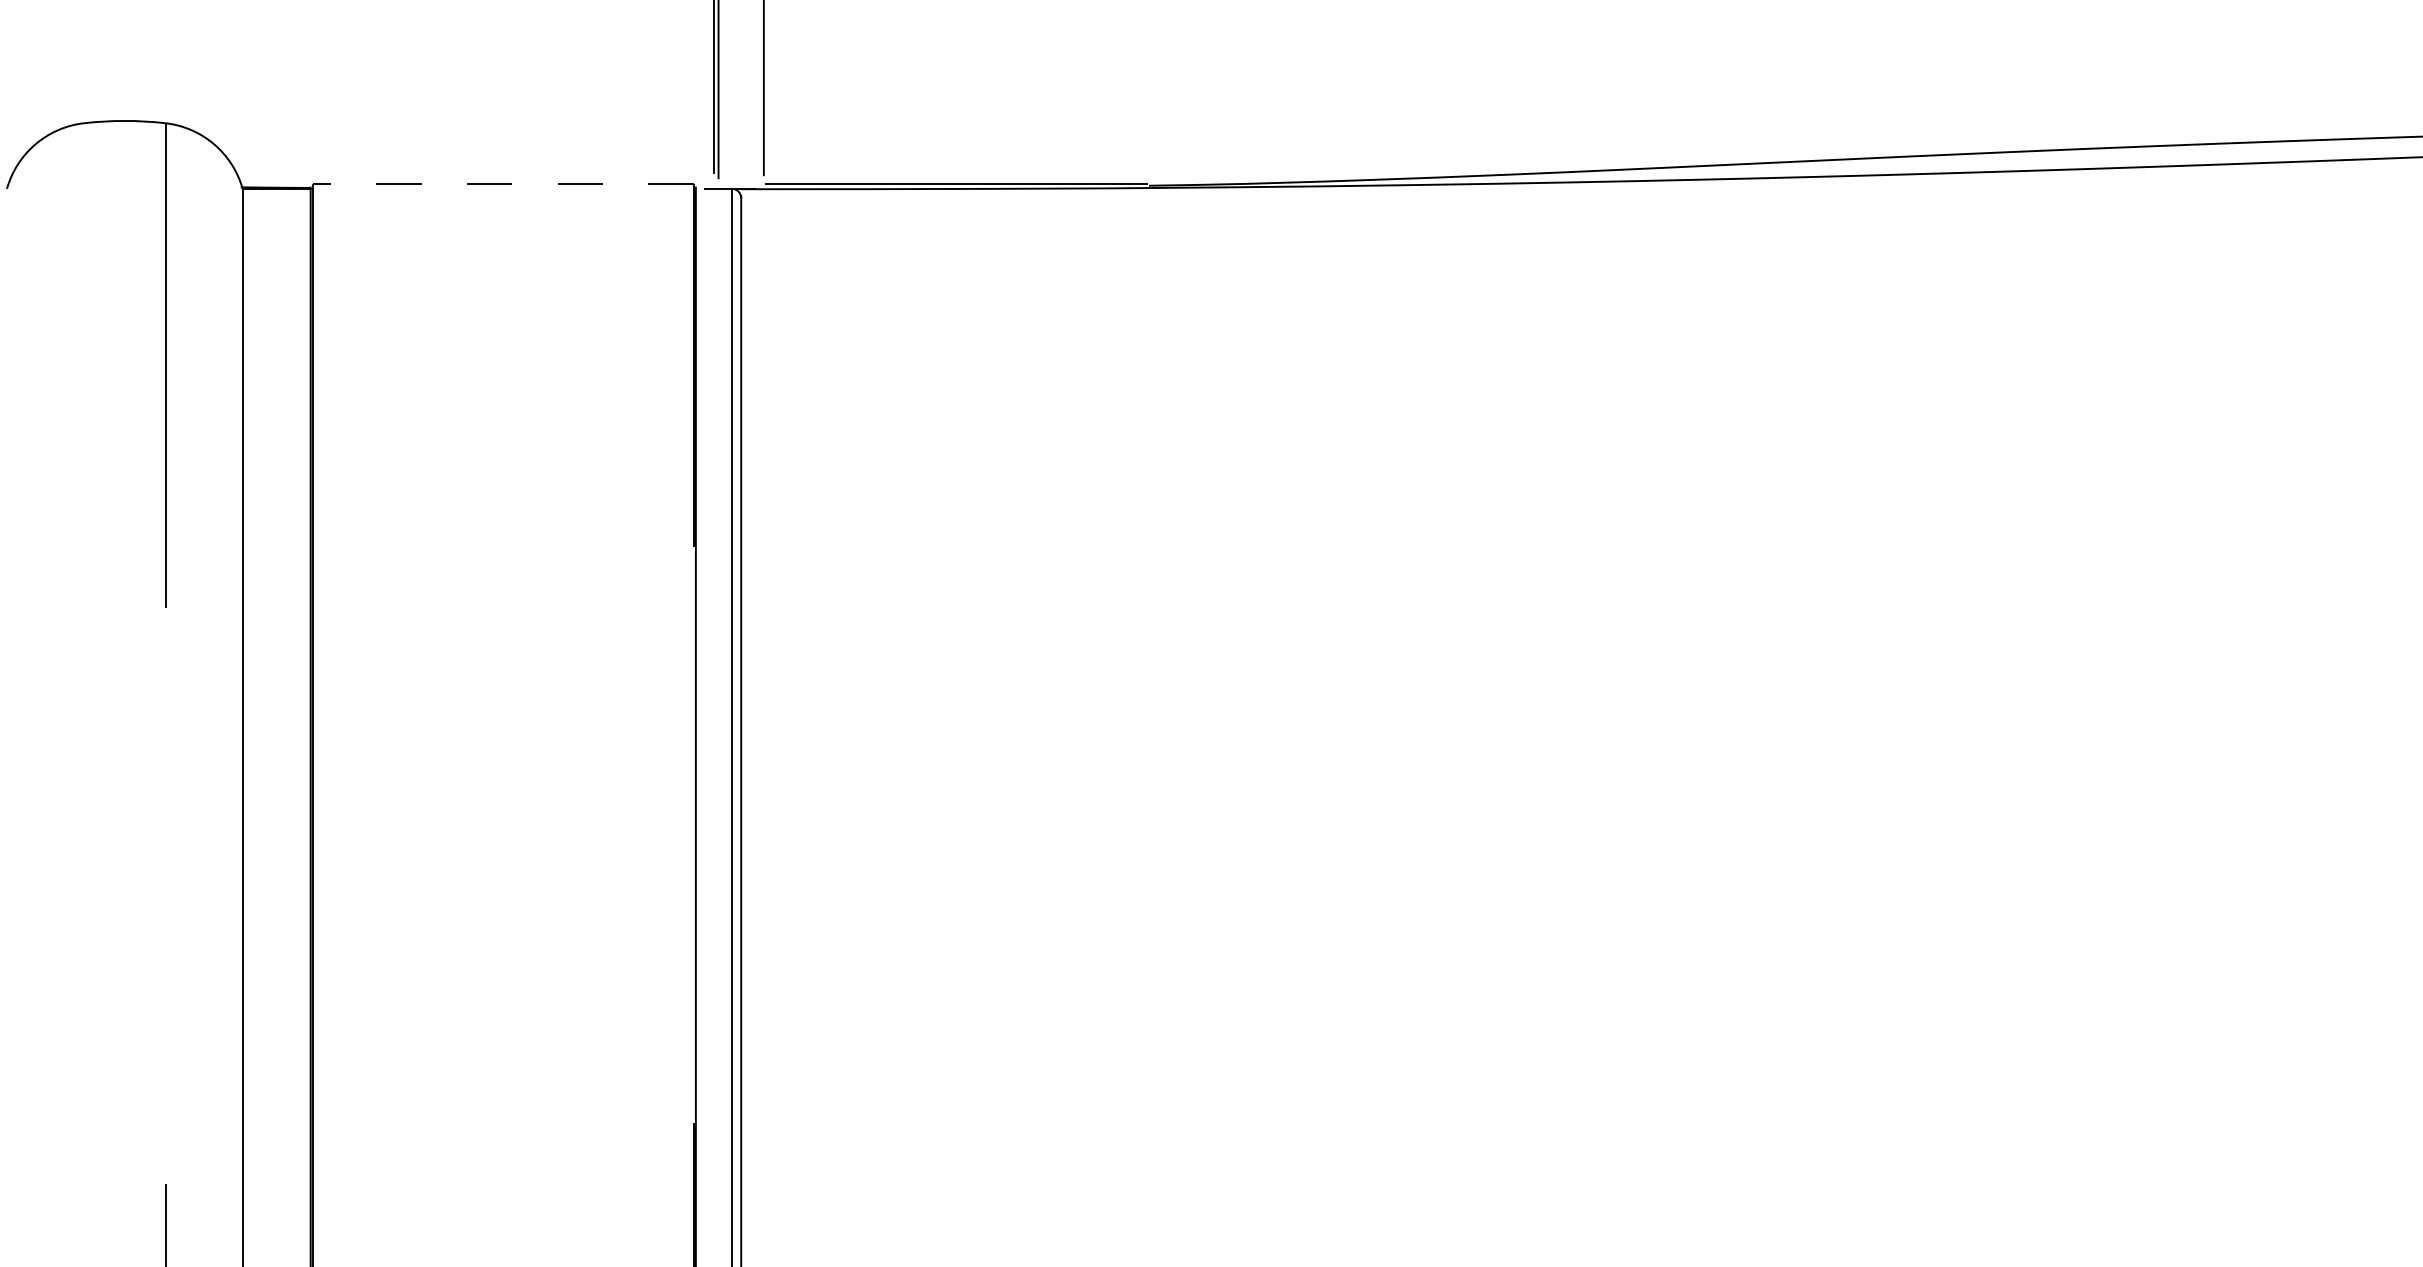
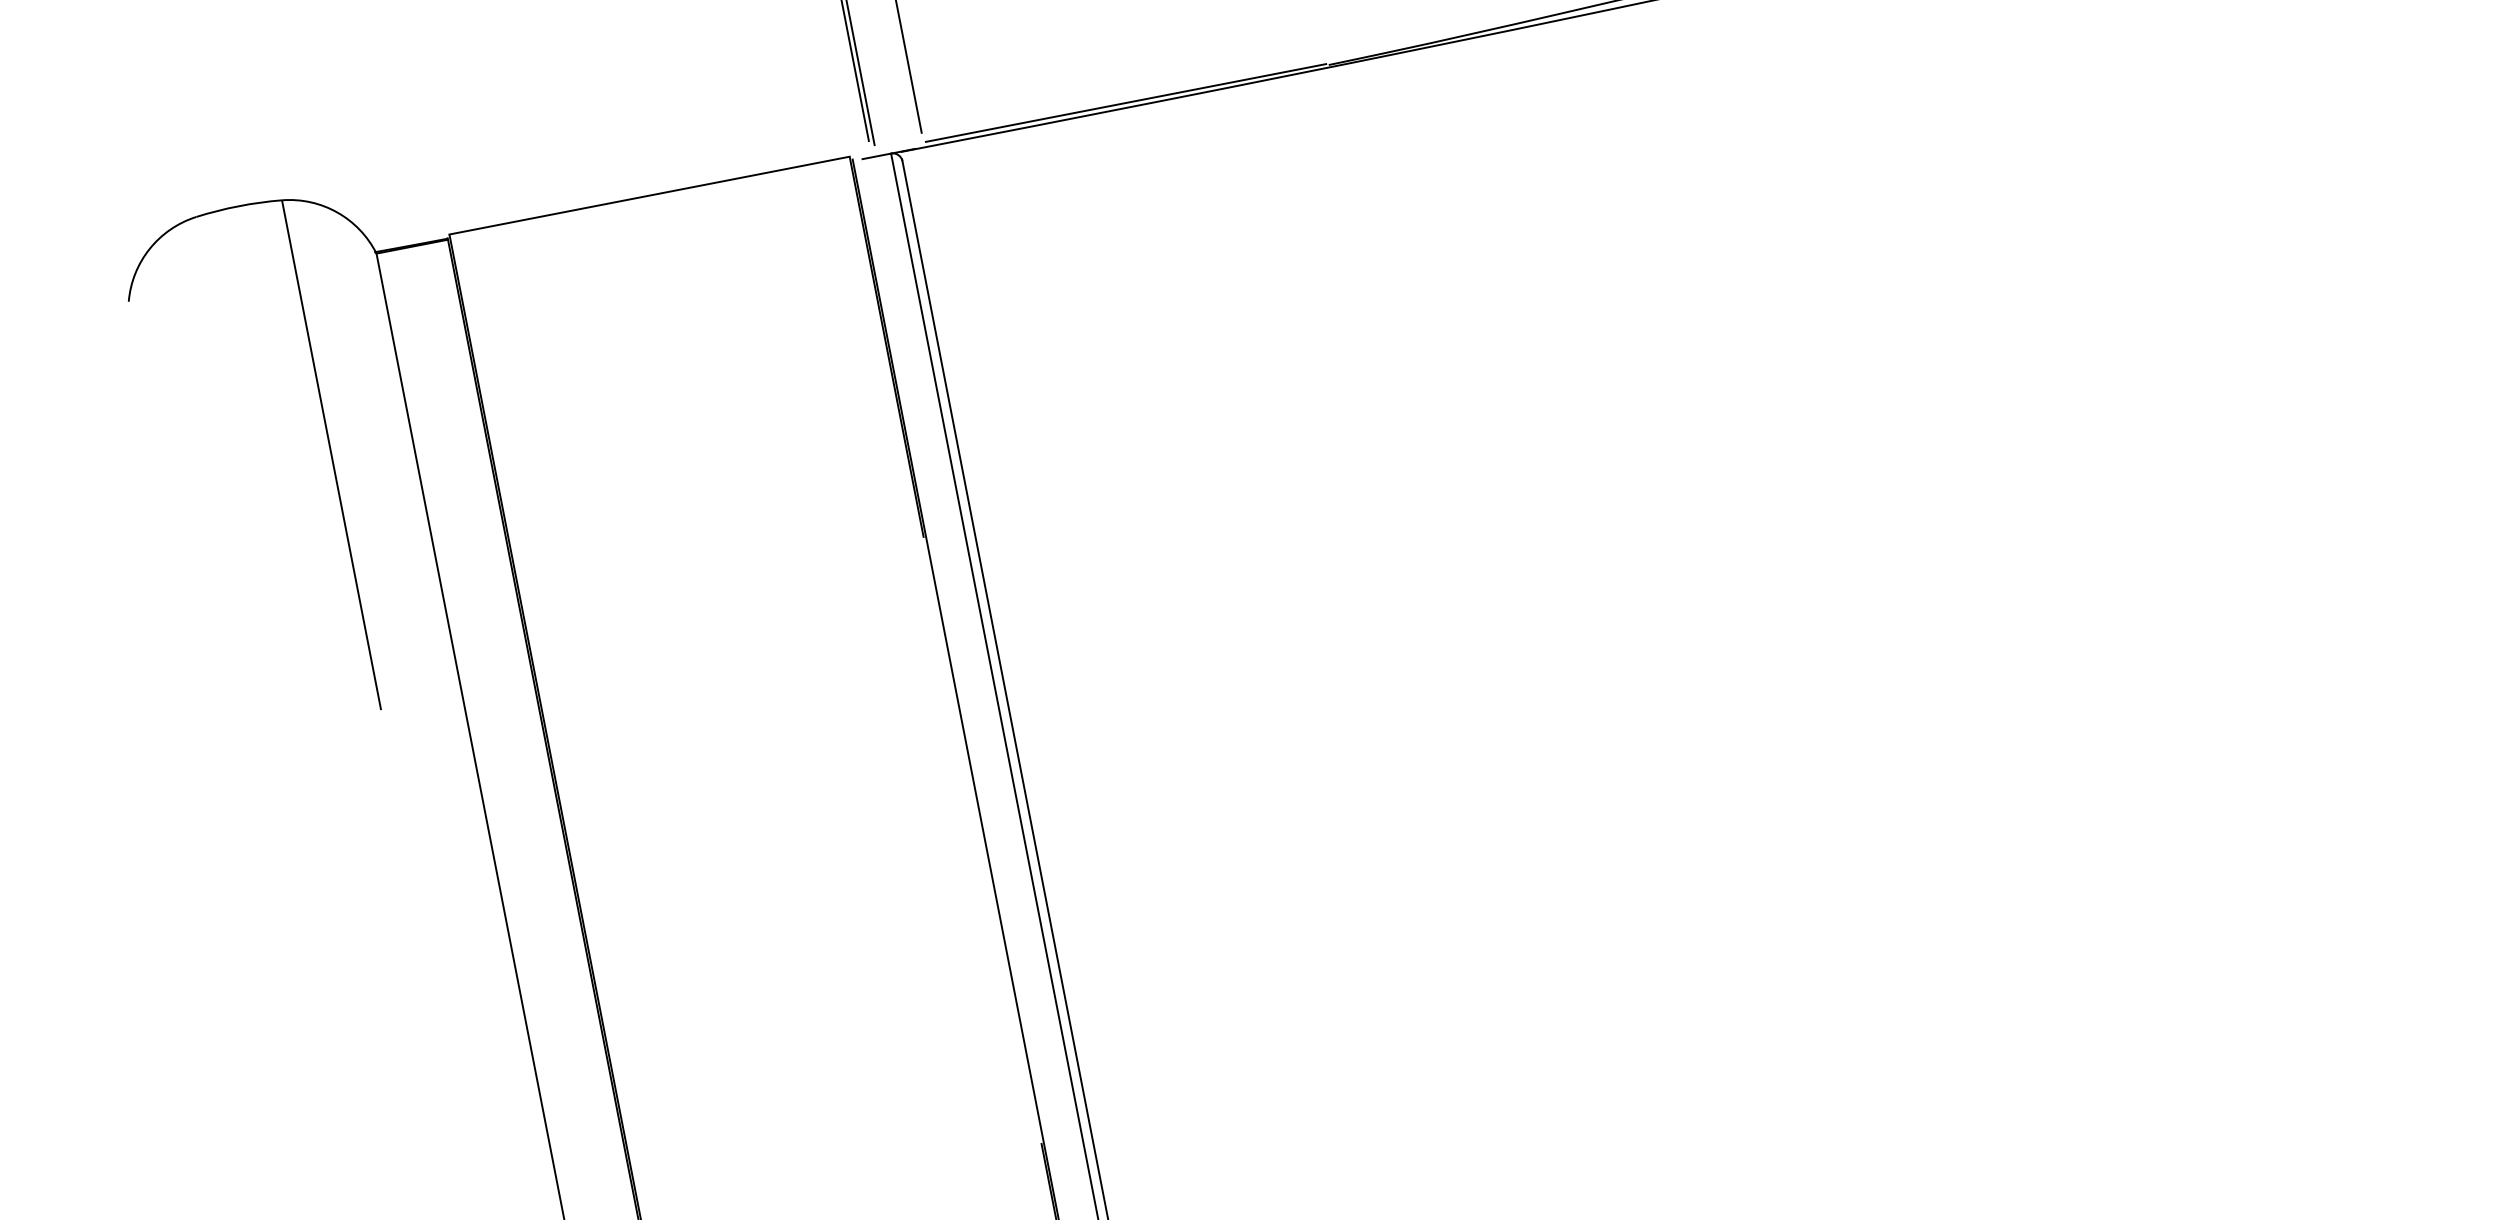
line: (502, 184) -> (648, 195), dashed -> solid

